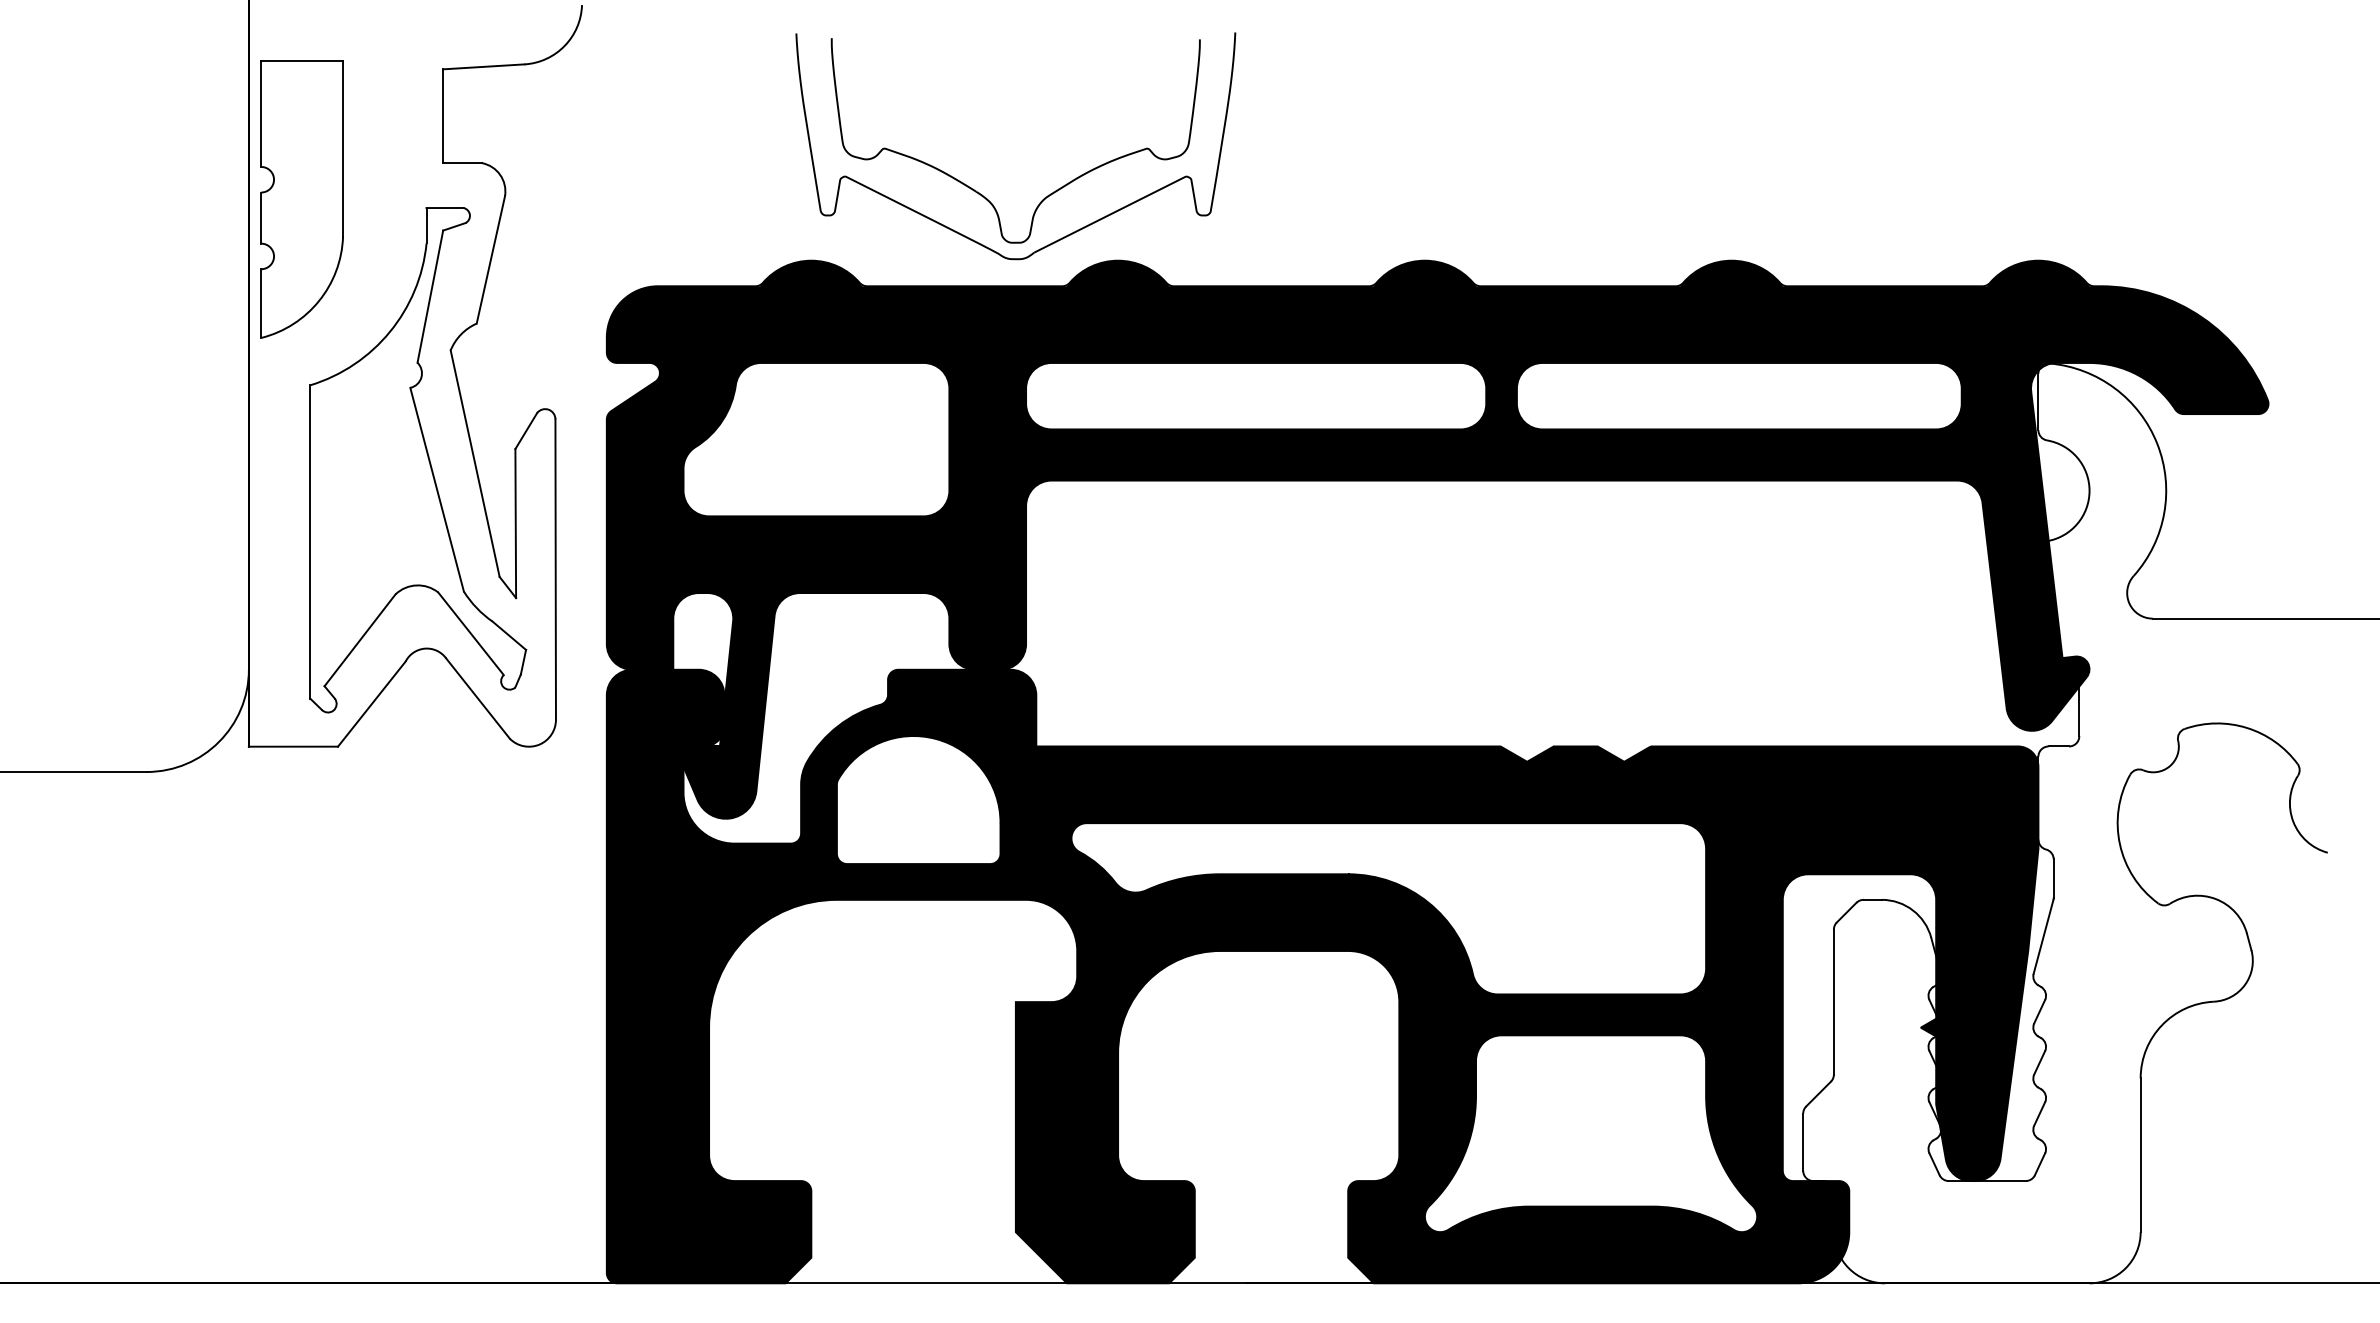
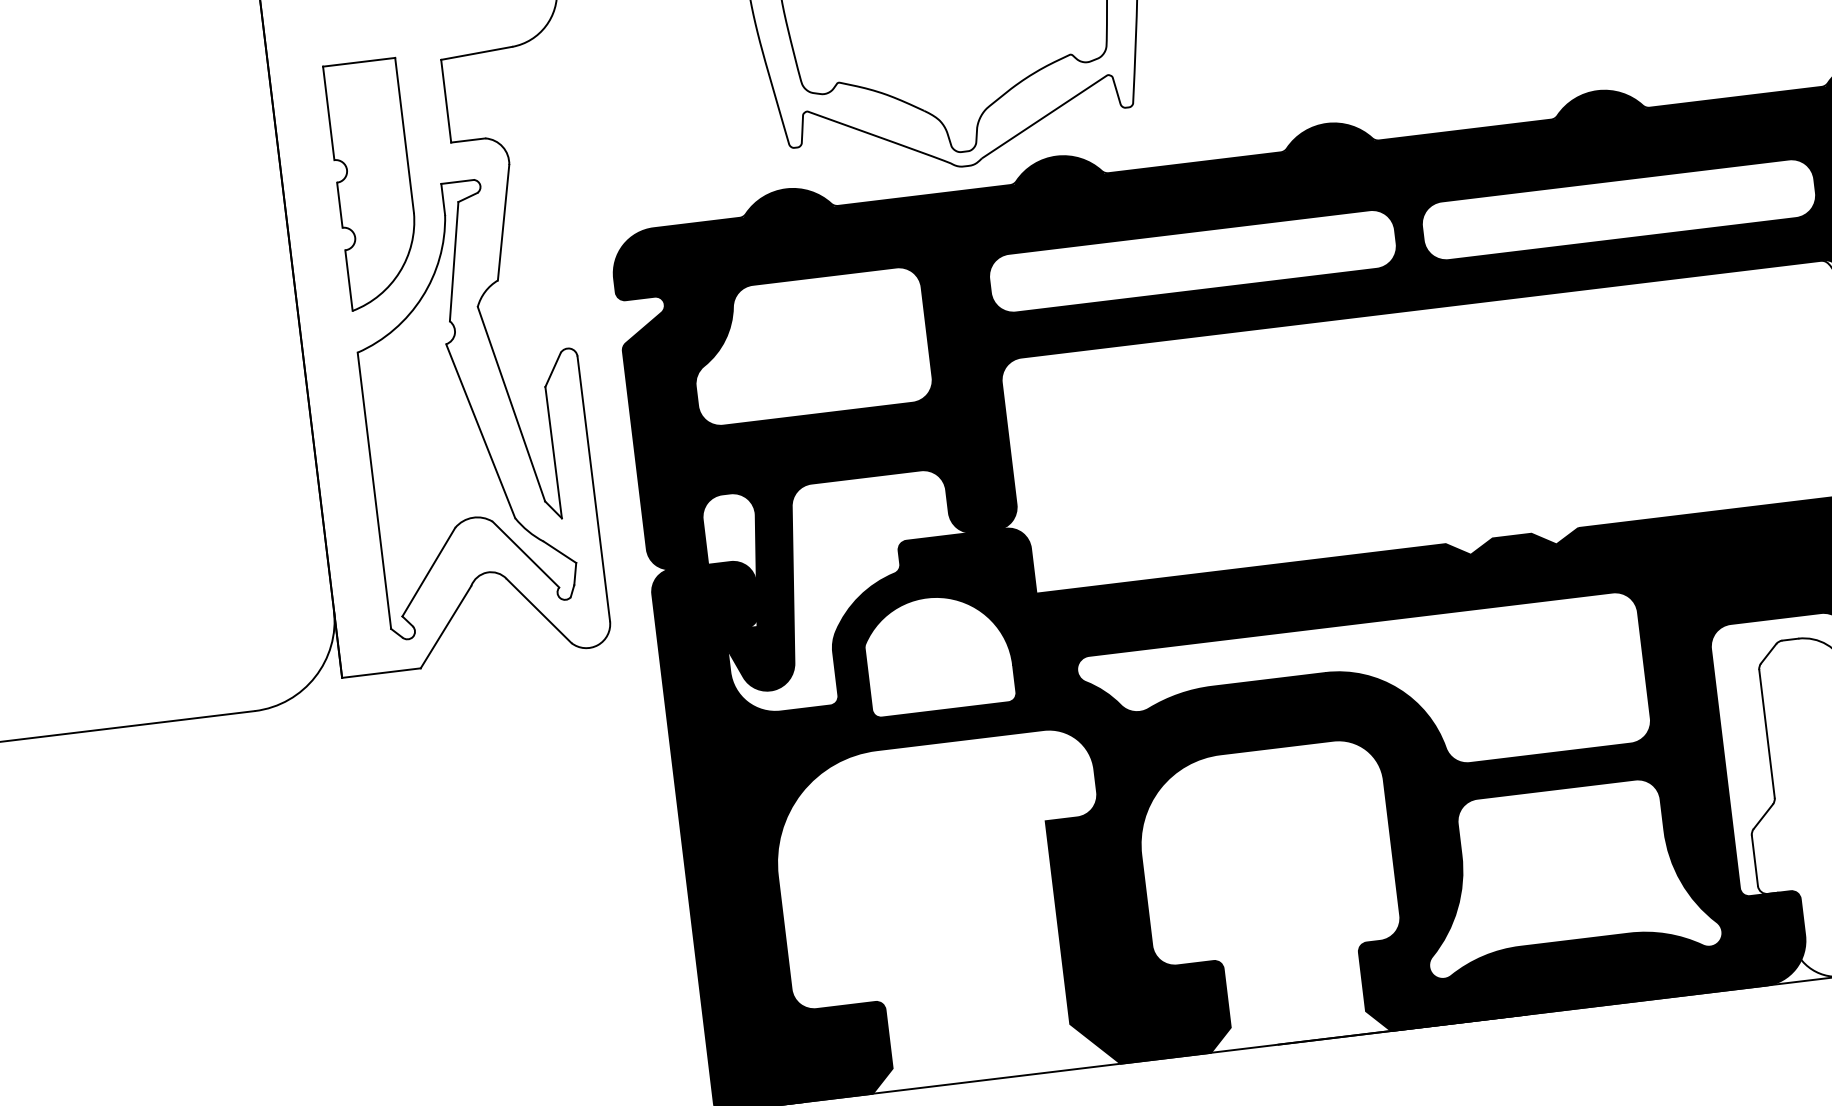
part: (301, 199) -> (373, 184), moved

